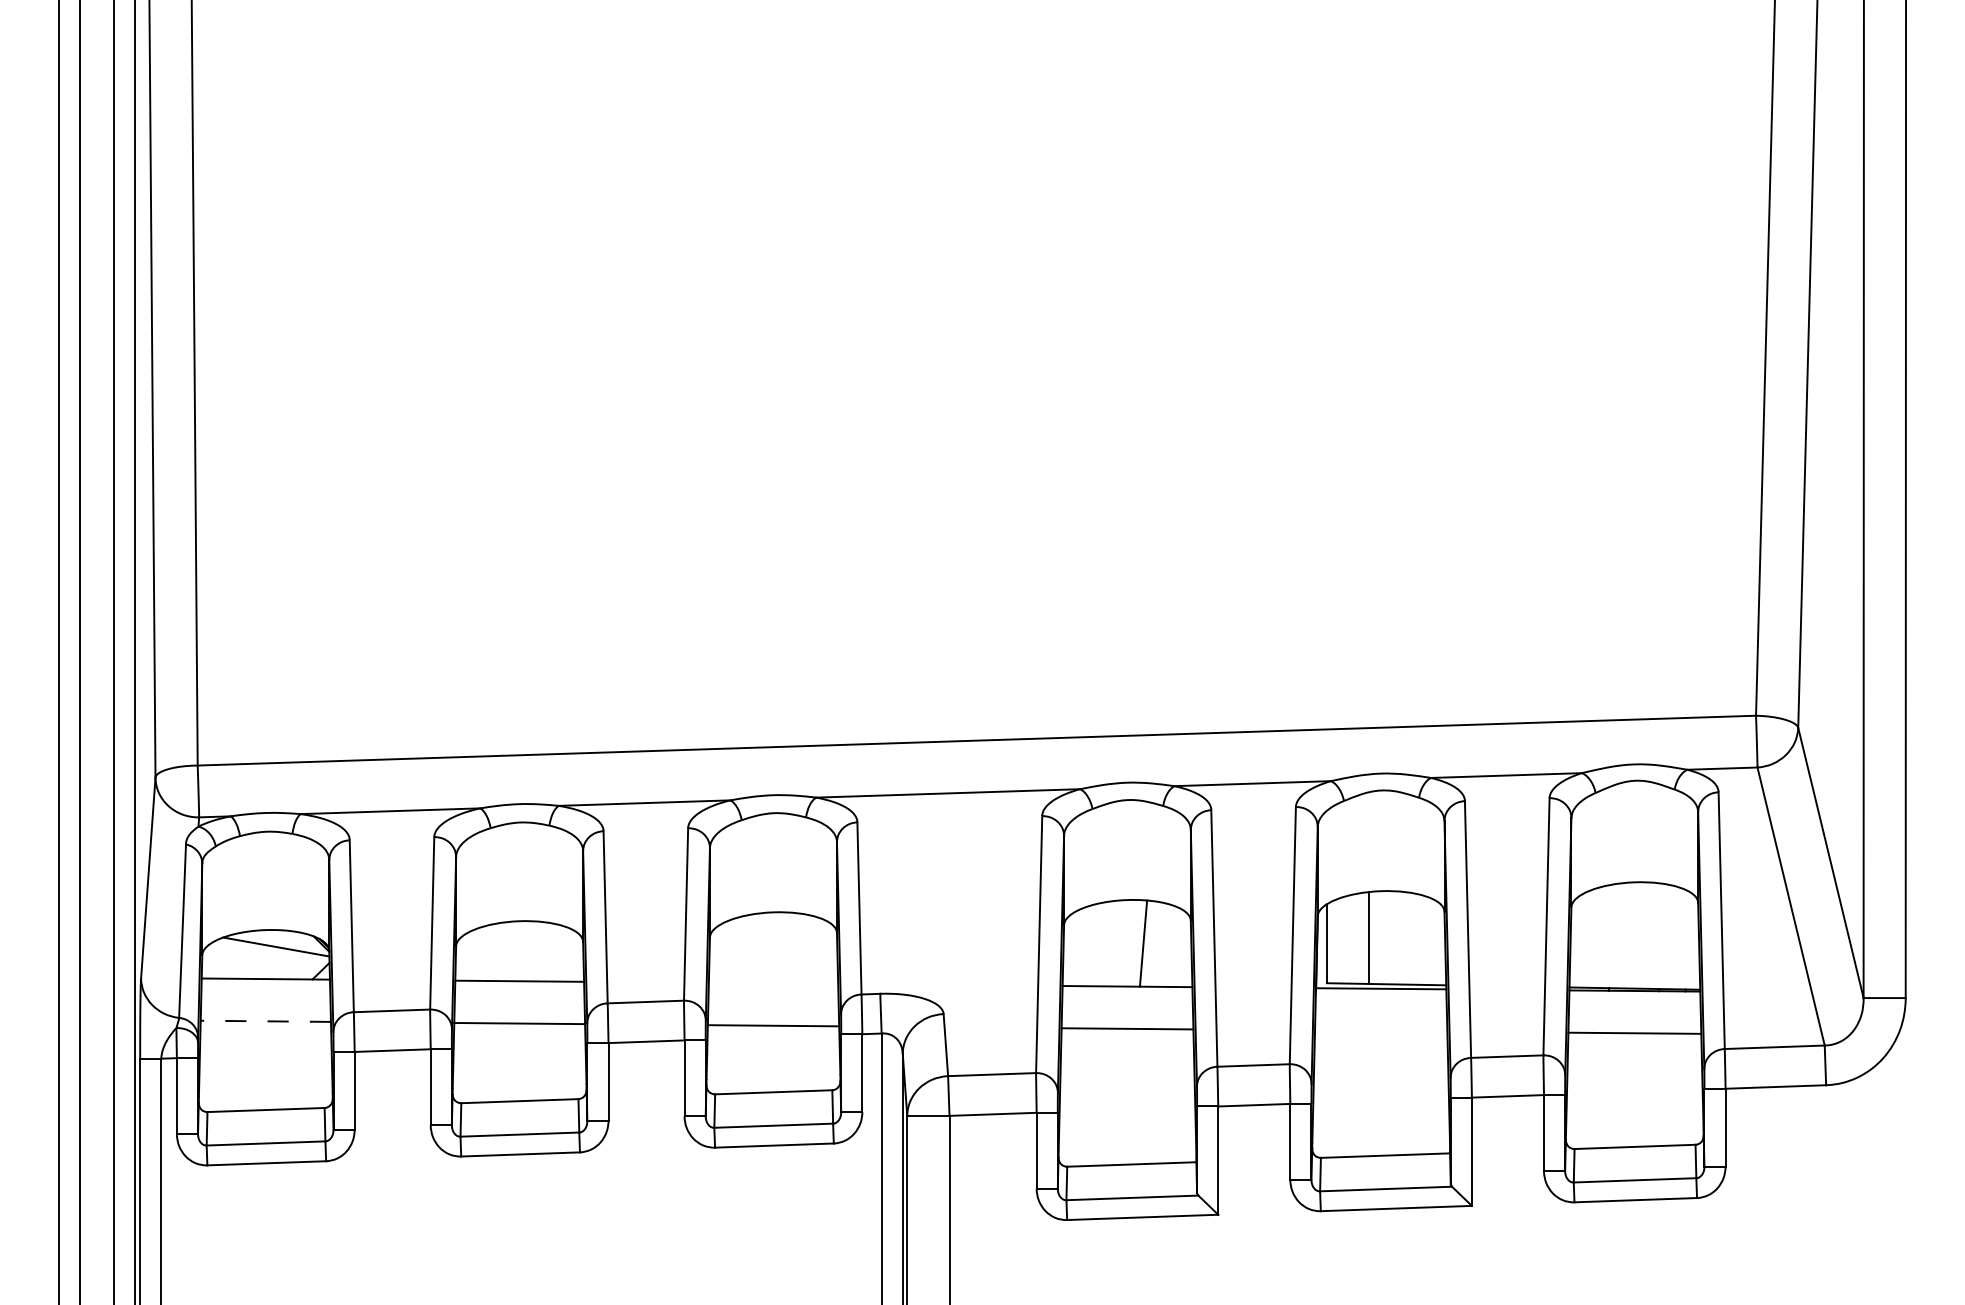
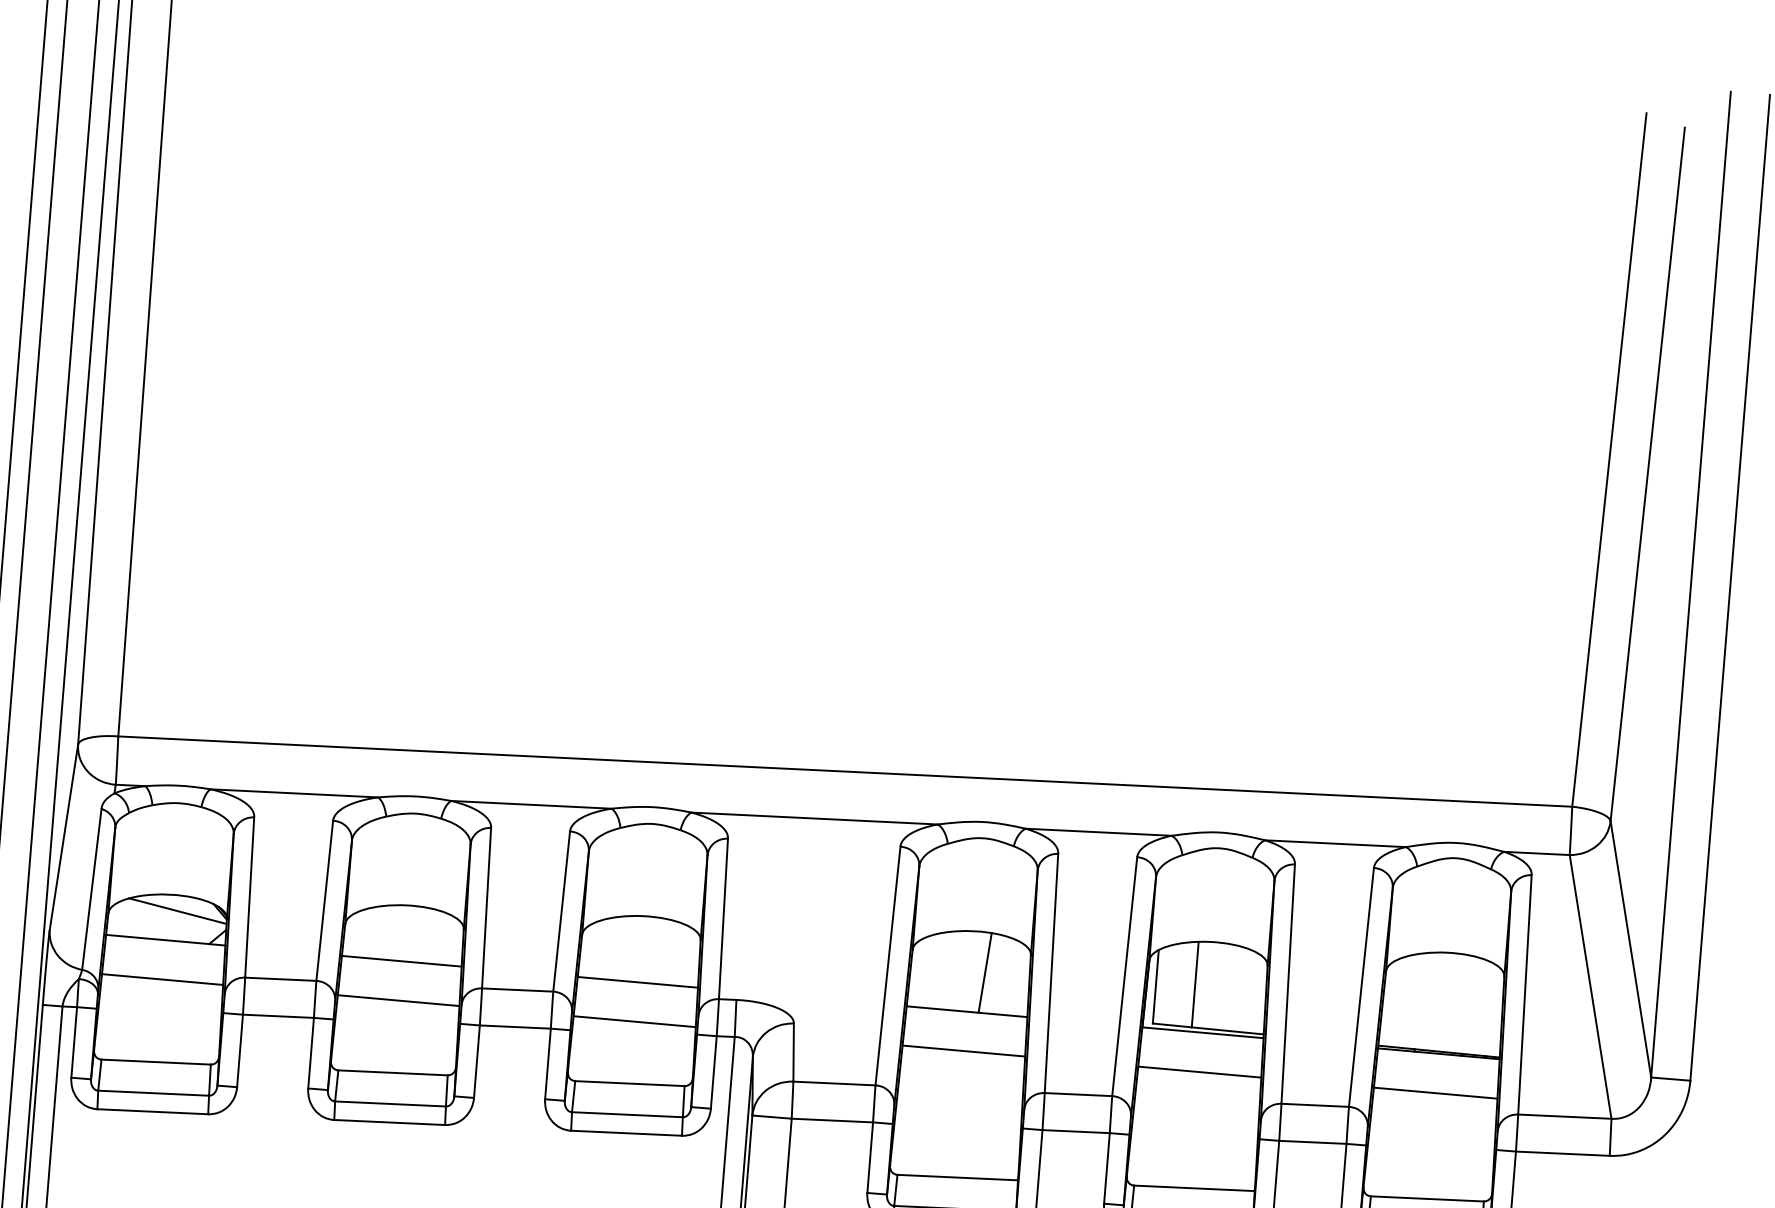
line: (773, 983) -> (637, 982), added
line: (265, 1021) -> (162, 979), dashed -> solid
line: (1381, 1030) -> (1200, 1071), added

